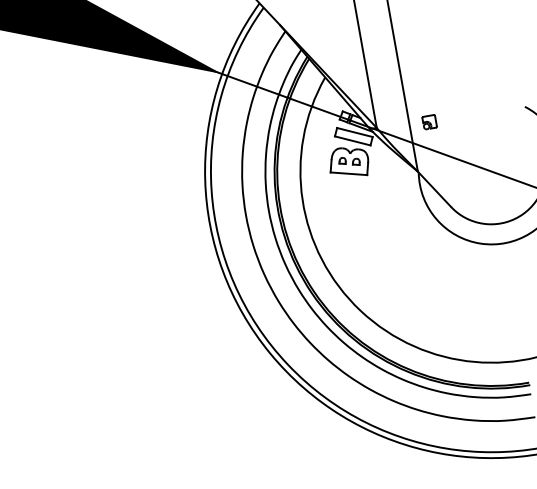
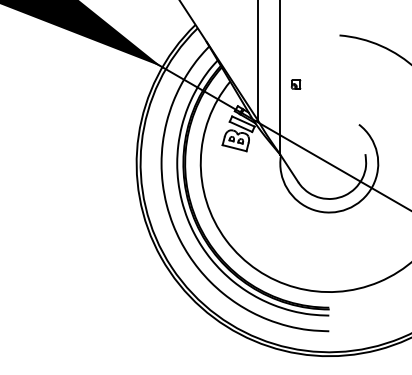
part: (428, 122) -> (295, 84), moved

